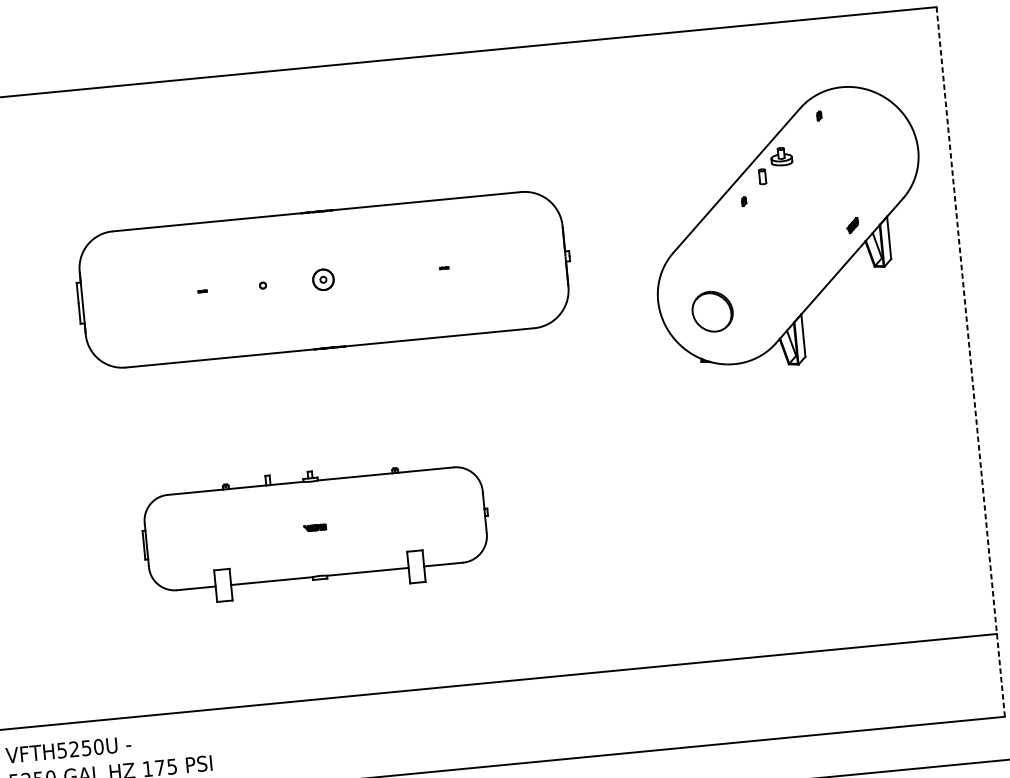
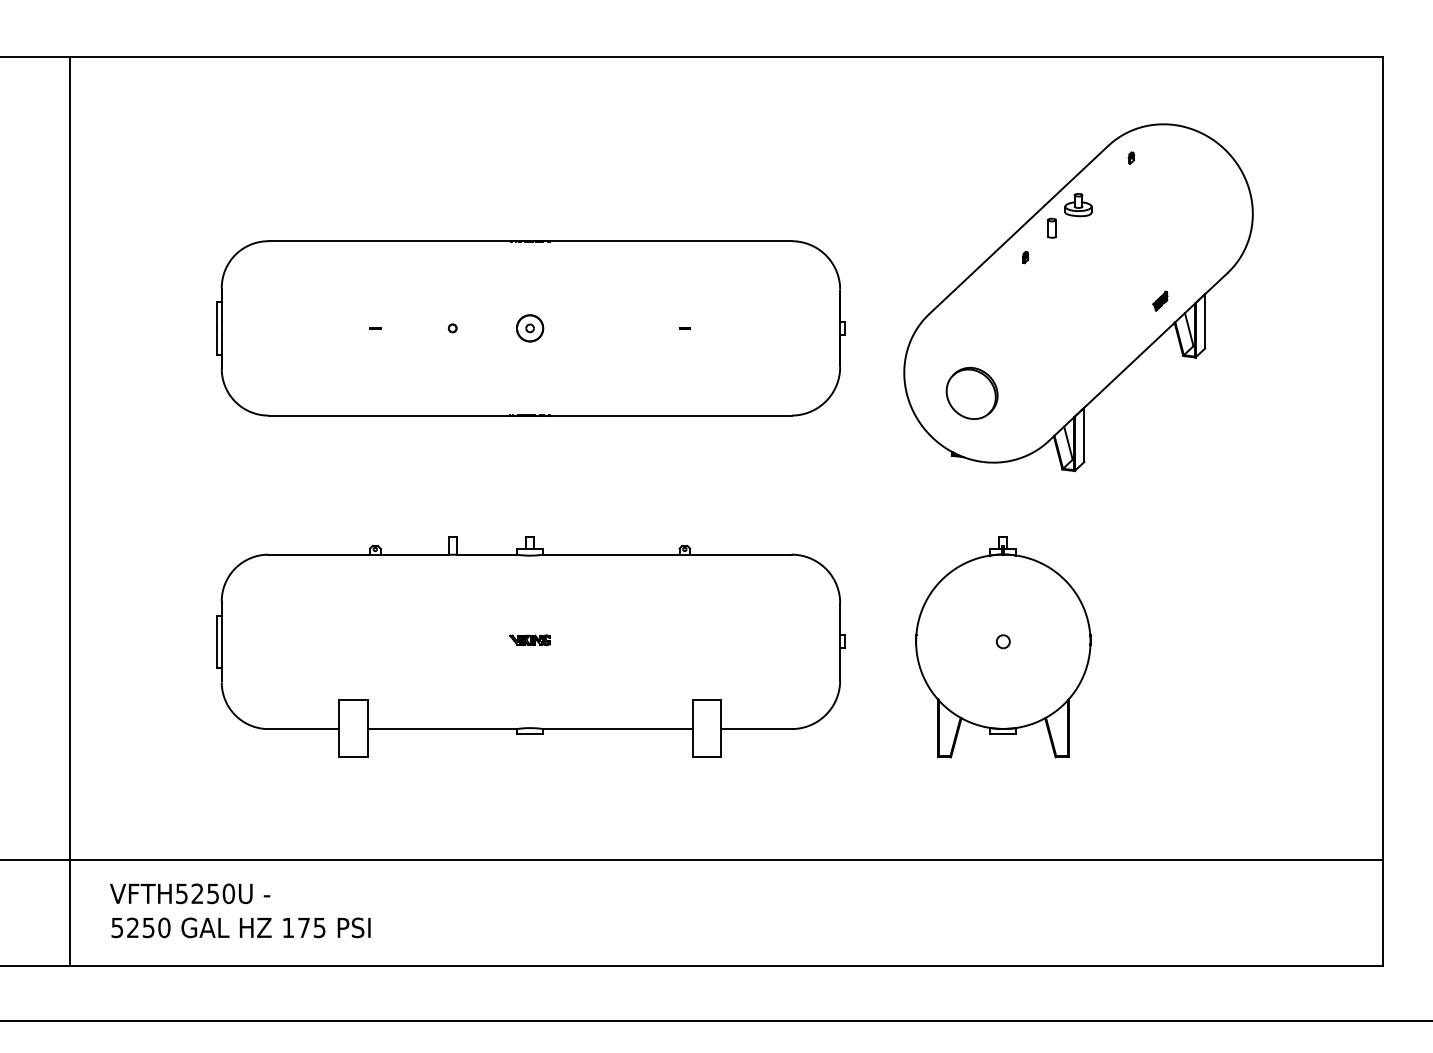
part: (788, 228) -> (1078, 297), moved
part: (323, 279) -> (530, 328), moved
line: (970, 362) -> (1382, 512), dashed -> solid
part: (685, 496) -> (1003, 647), added
part: (315, 531) -> (530, 646), size x1.43

